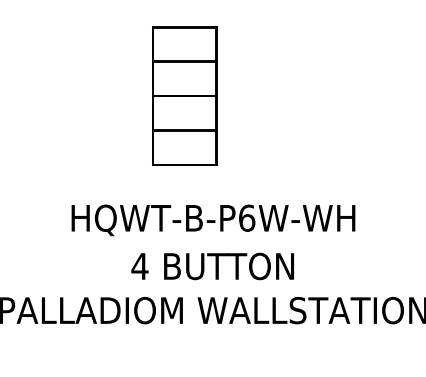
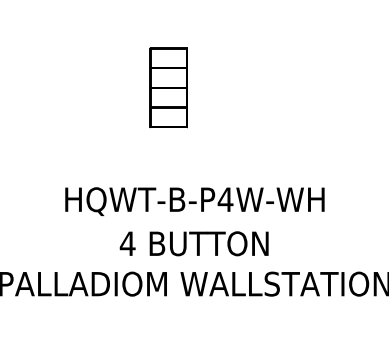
part: (184, 95) -> (168, 87), size x0.62
text: (246, 217) -> (225, 199), HQWT-B-P6W-WH -> HQWT-B-P4W-WH

